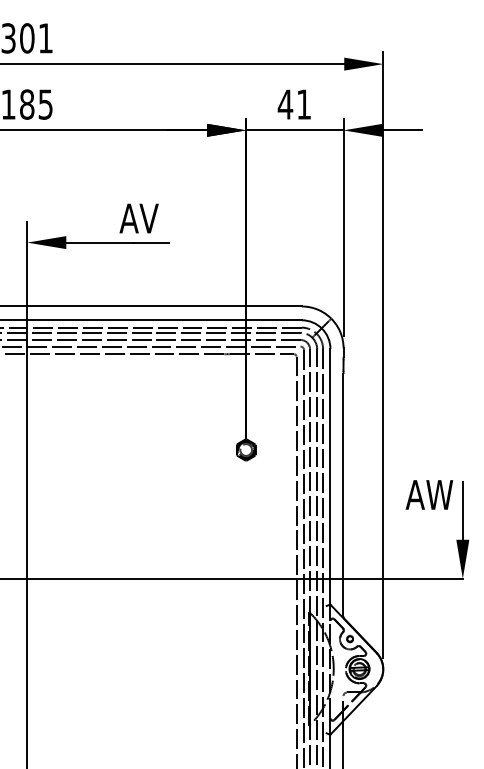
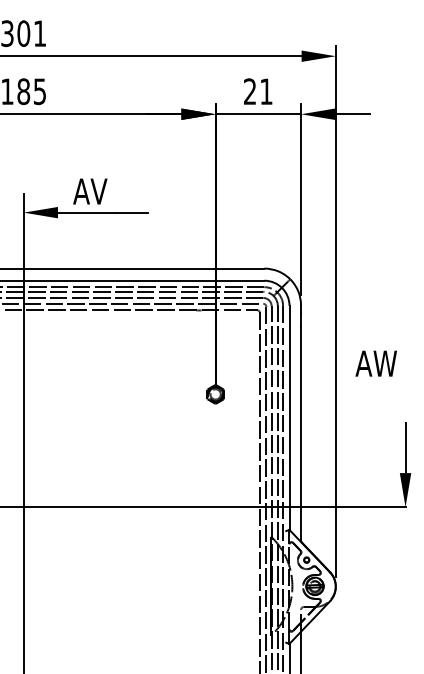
text: (285, 104) -> (250, 91), 41 -> 21
text: (138, 218) -> (89, 191), moved
text: (429, 494) -> (376, 363), moved

